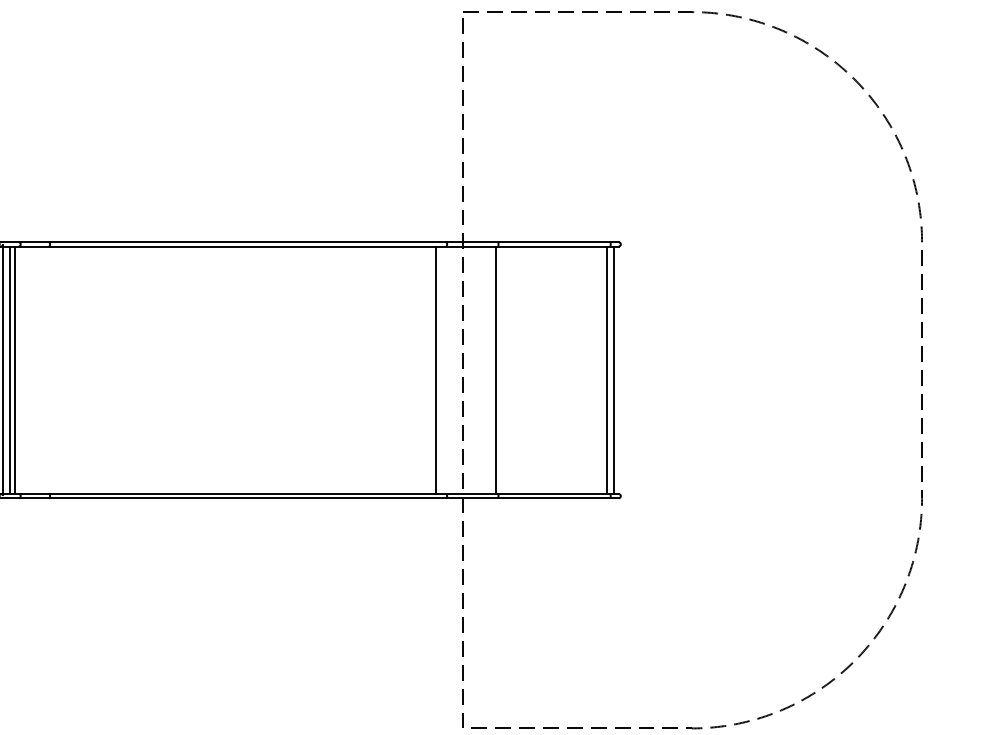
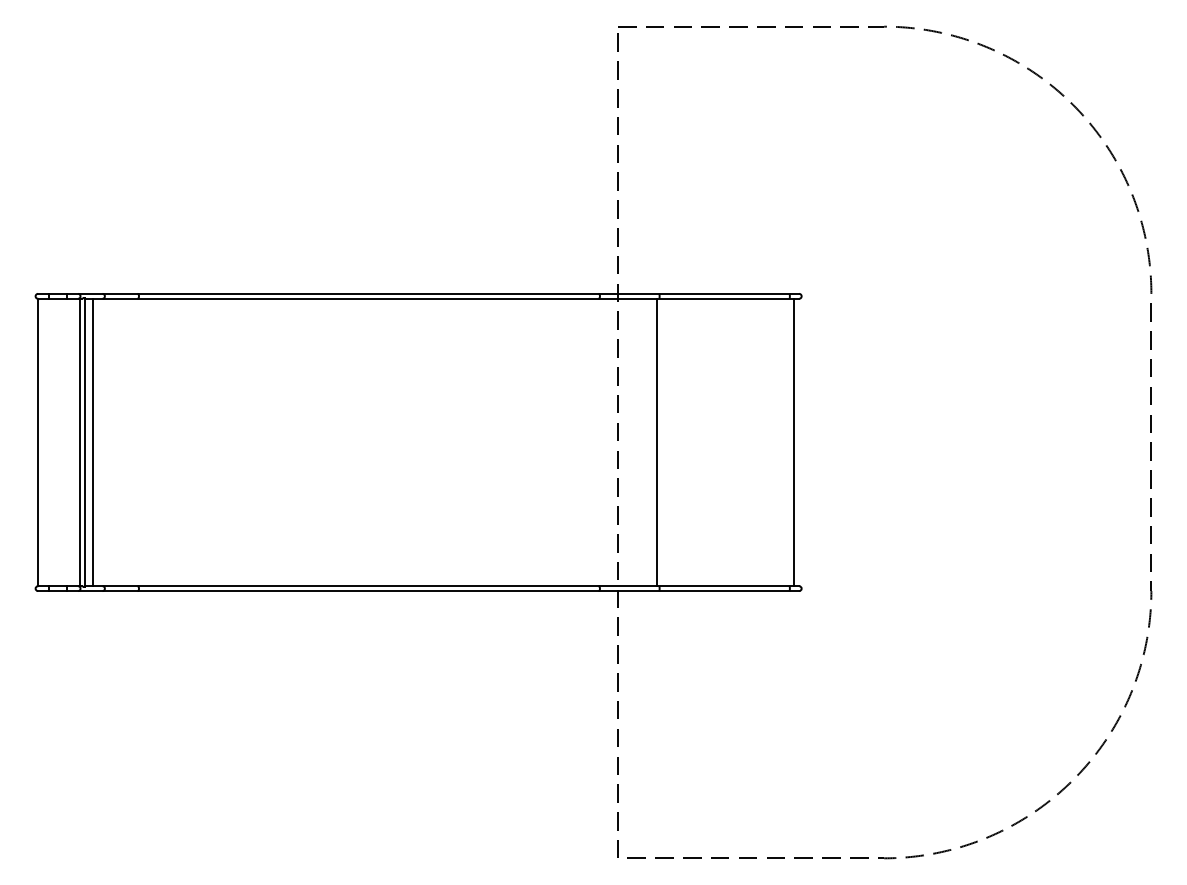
line: (14, 370) -> (97, 442), removed
line: (435, 370) -> (586, 442), removed
line: (606, 370) -> (785, 442), removed

